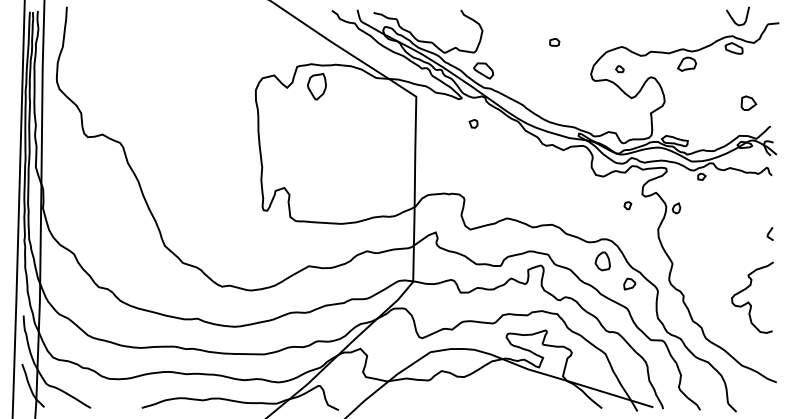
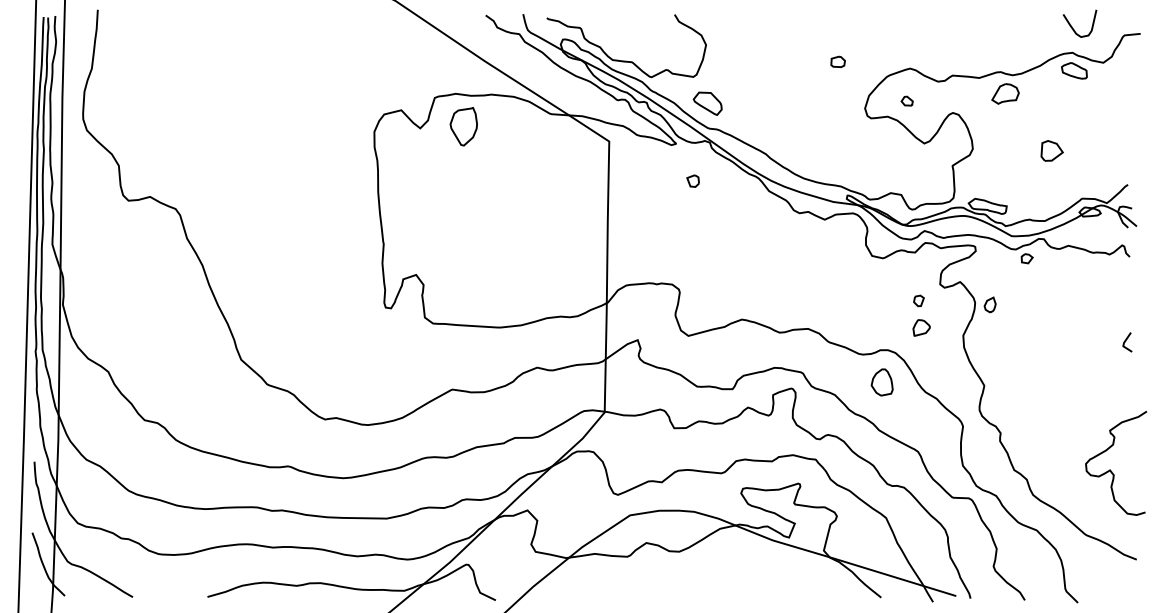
part: (554, 42) -> (837, 62), moved
part: (748, 102) -> (1051, 149), moved
part: (629, 283) -> (921, 326), moved
curve: (748, 301) -> (1110, 468), moved

